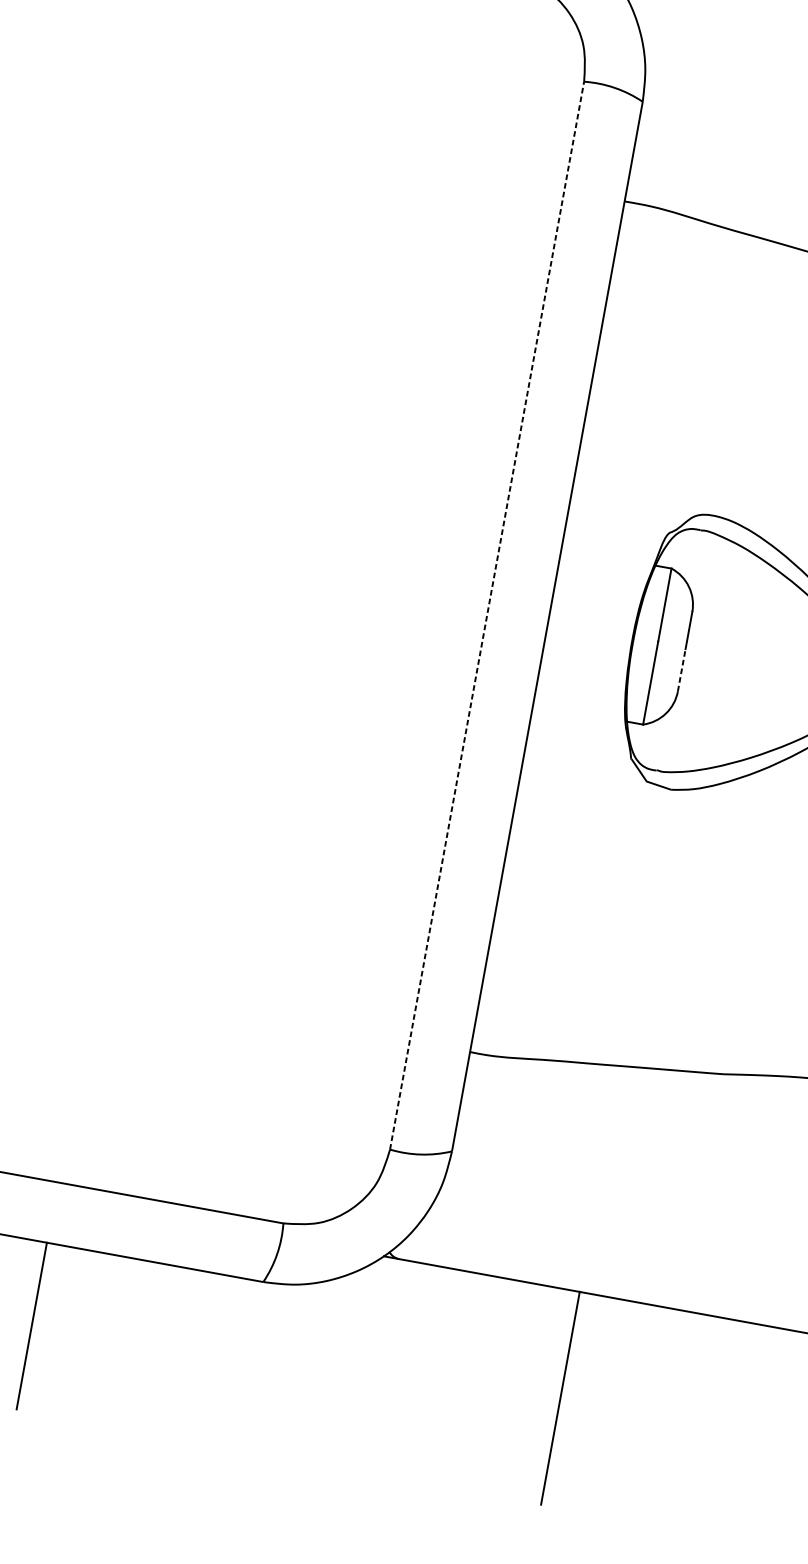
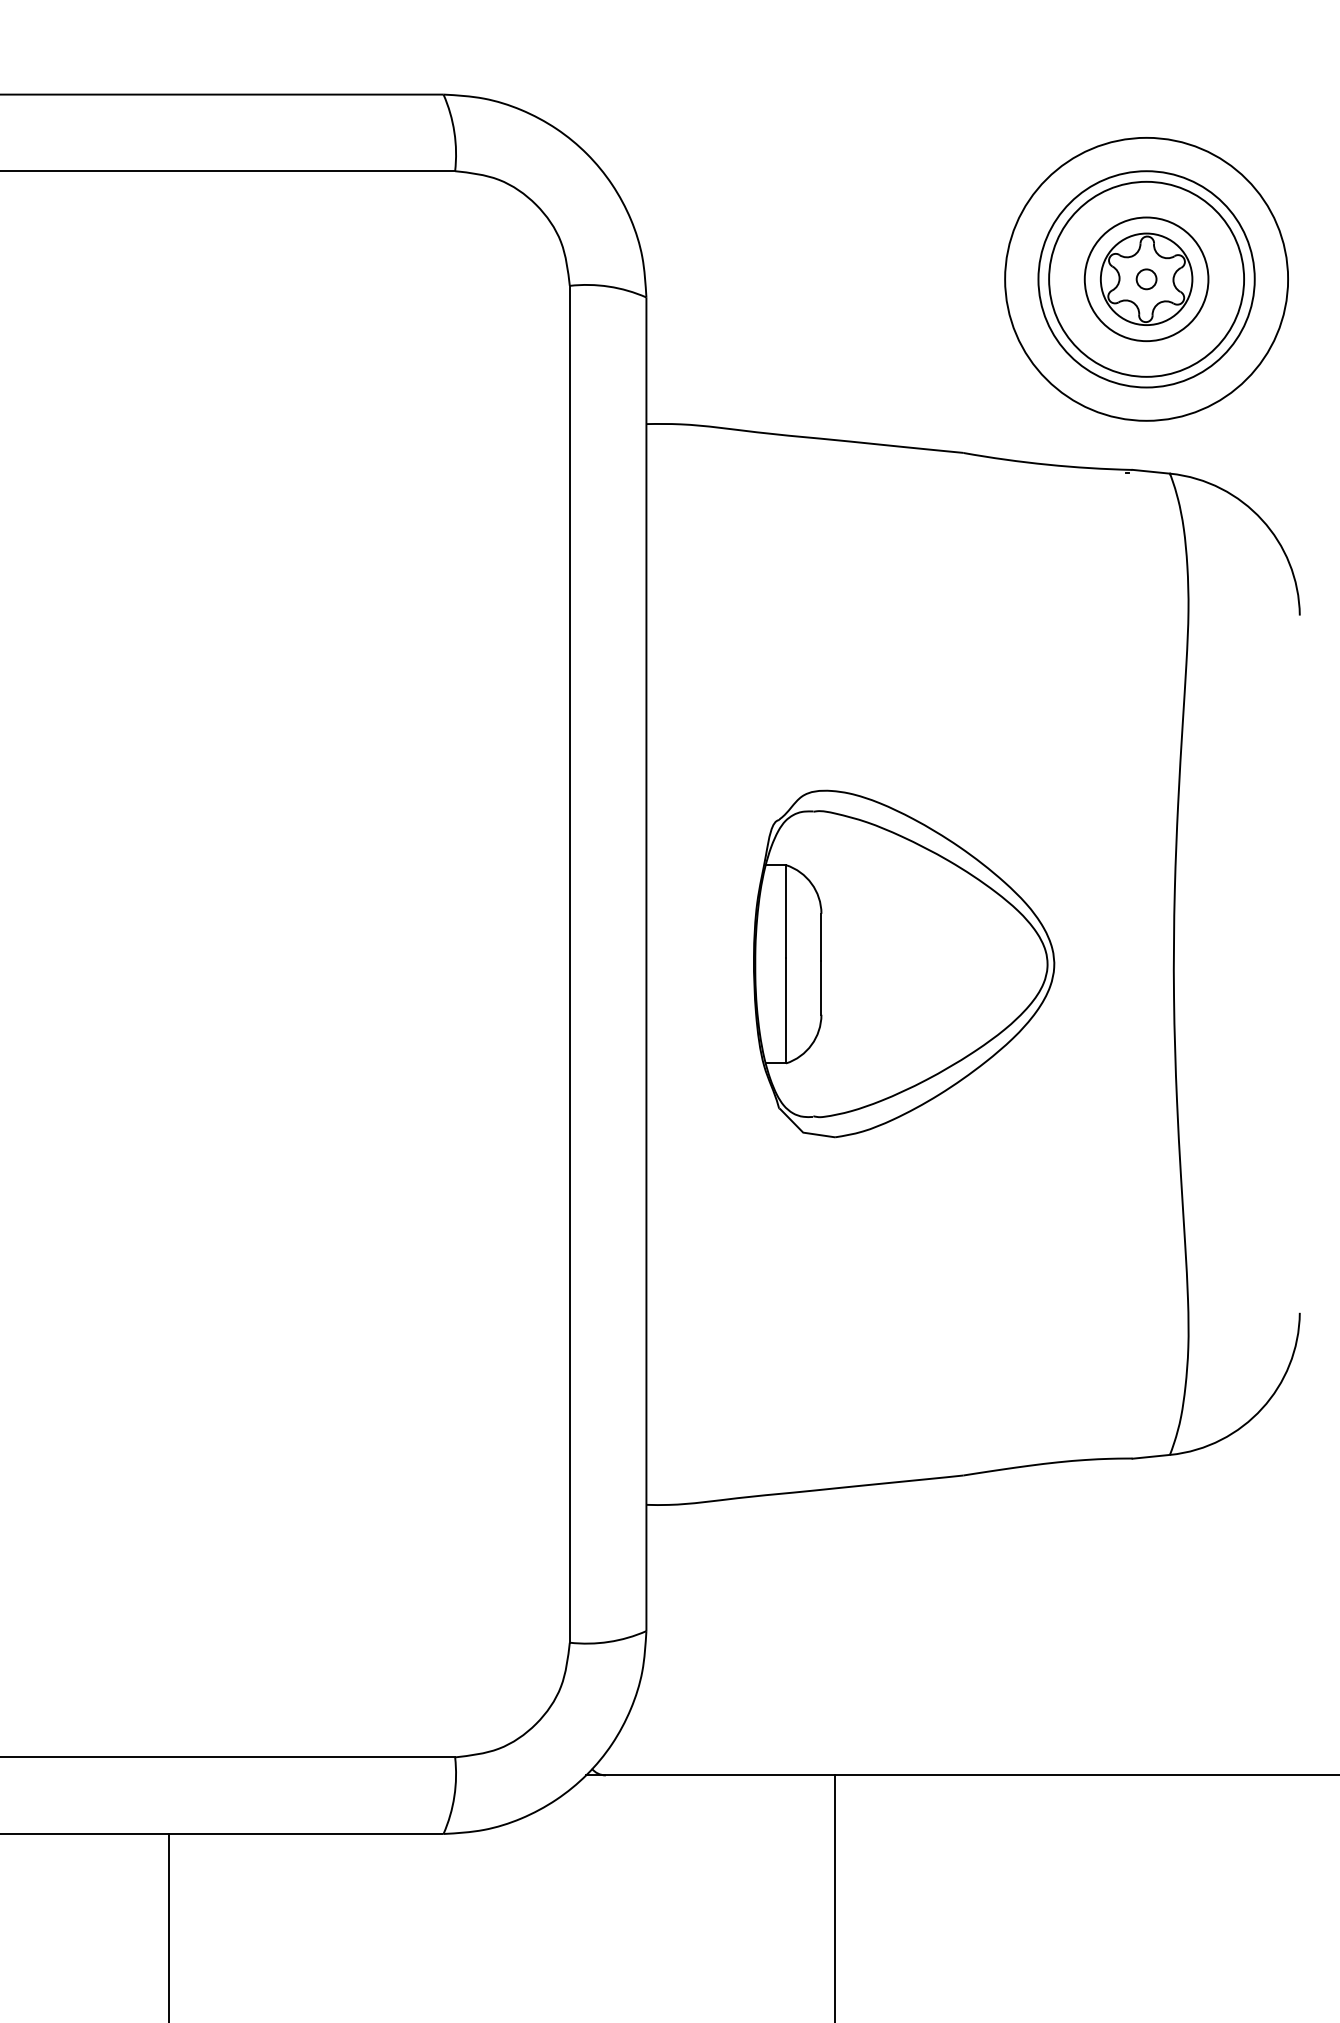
line: (486, 614) -> (569, 963), dashed -> solid
line: (681, 669) -> (821, 987), dashed -> solid

